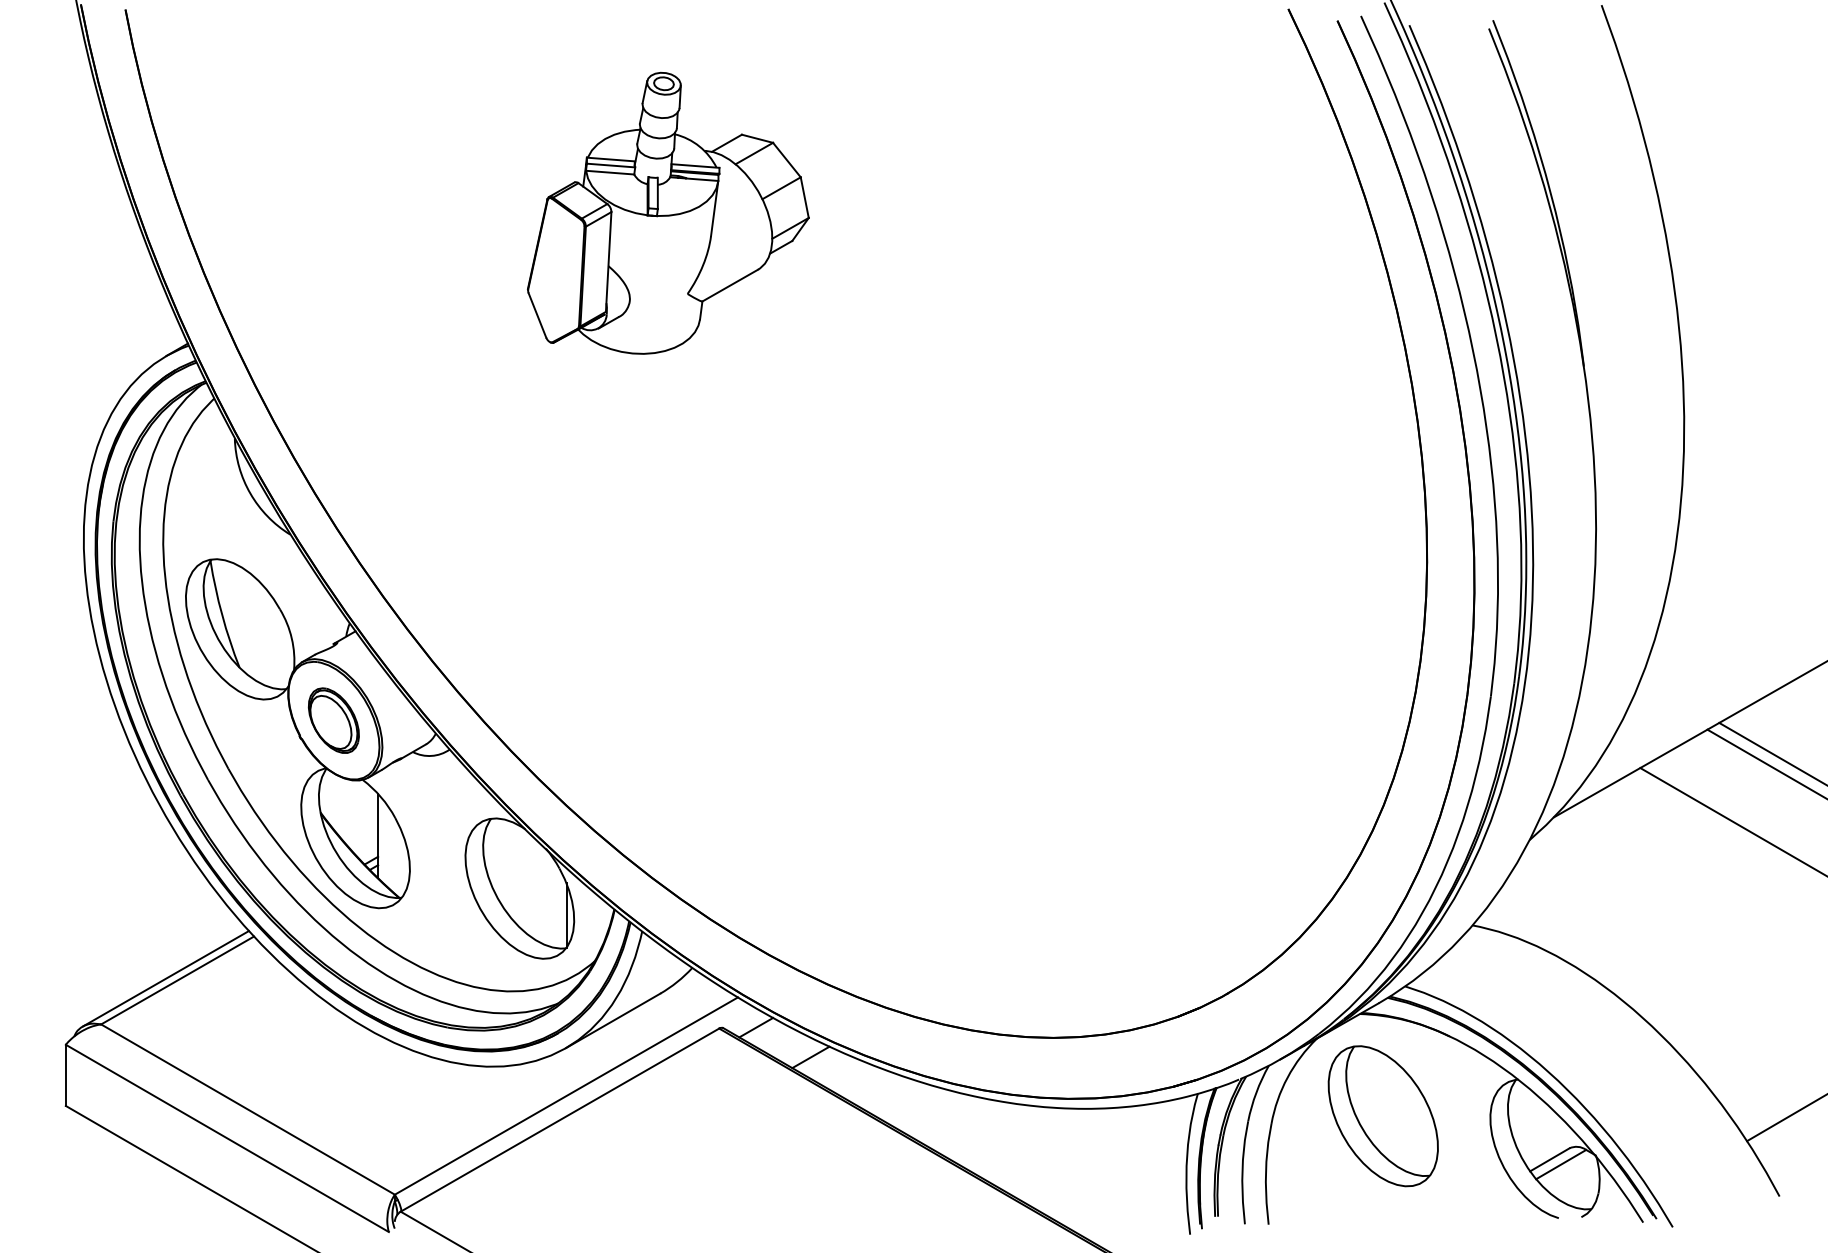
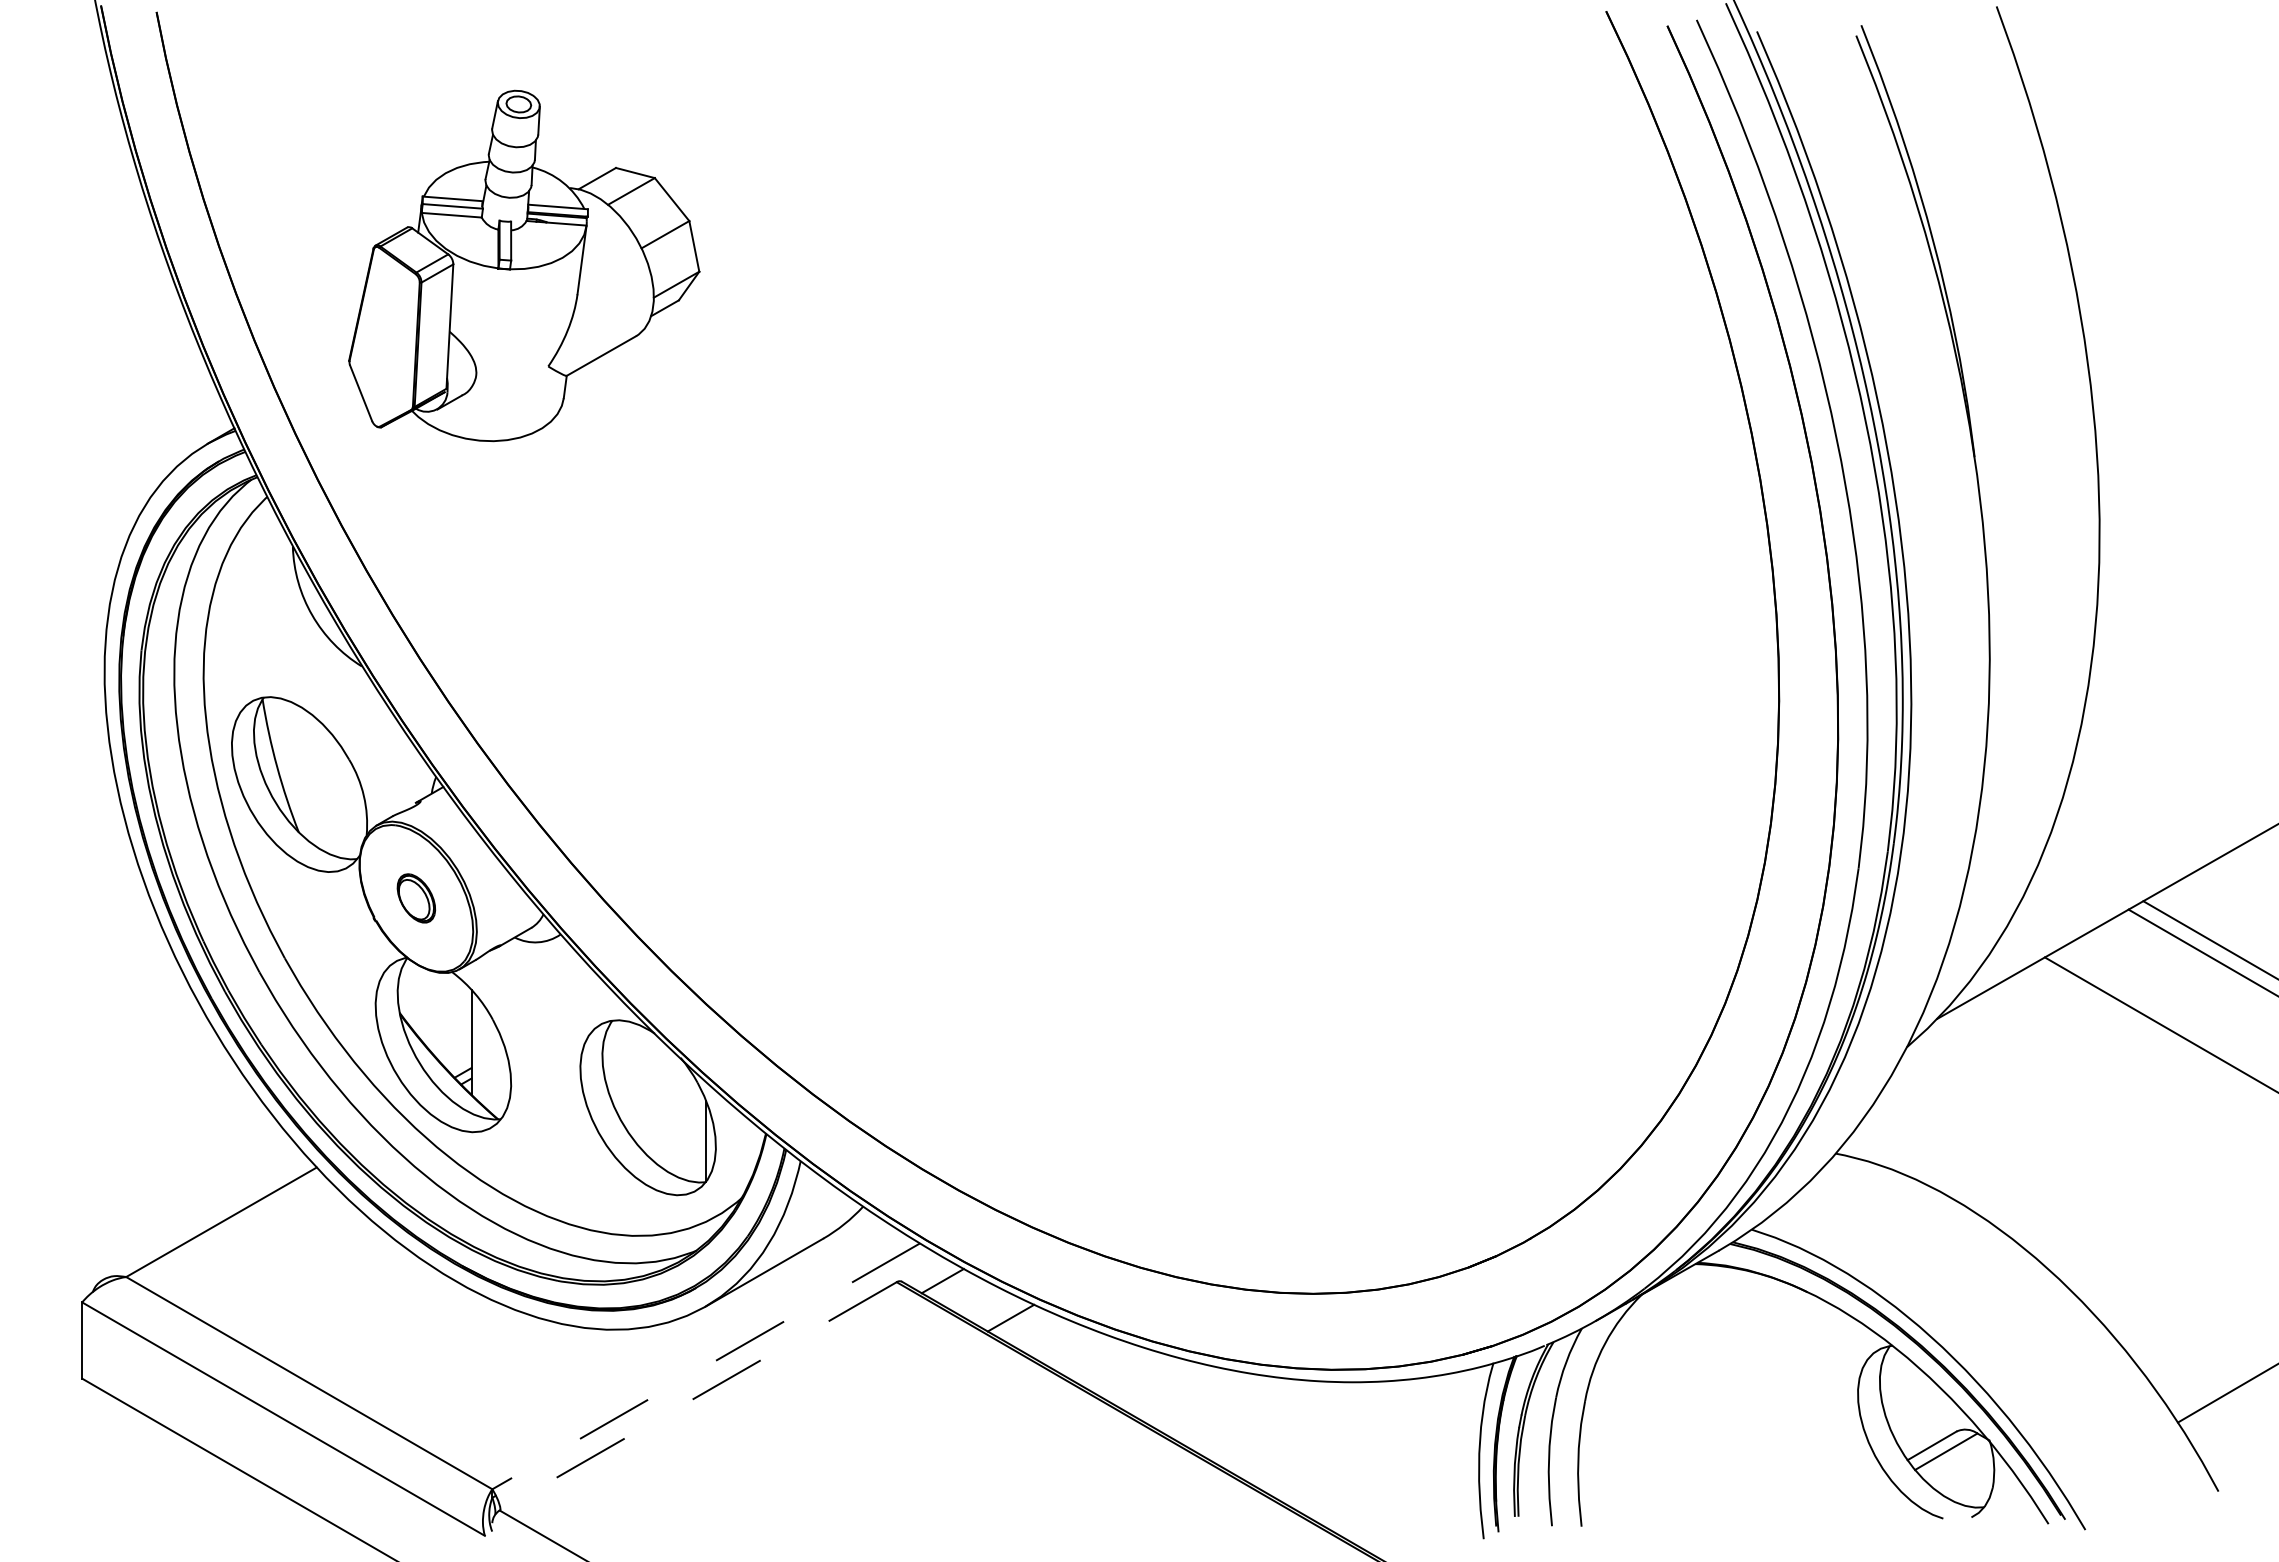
part: (668, 212) -> (524, 265), moved
part: (334, 720) -> (416, 898), size x0.6
line: (165, 978) -> (206, 1219), removed
line: (566, 1096) -> (706, 1366), solid -> dashed
part: (1383, 1116) -> (1724, 1391), removed
line: (559, 1120) -> (697, 1396), solid -> dashed

